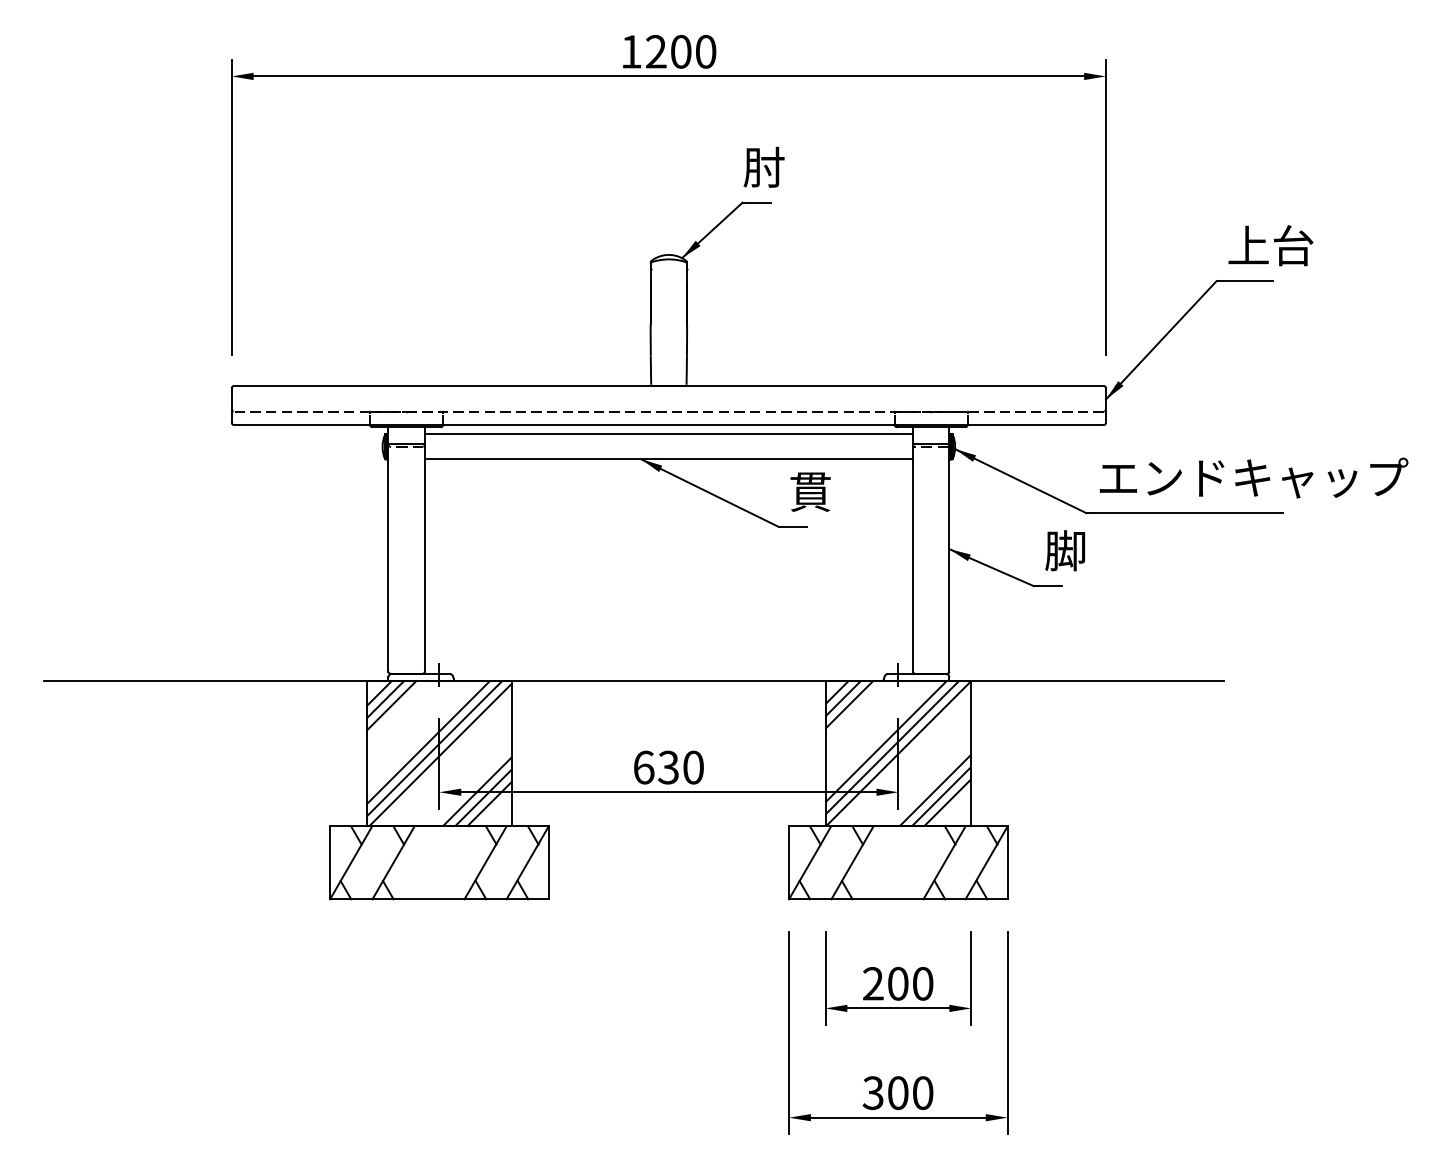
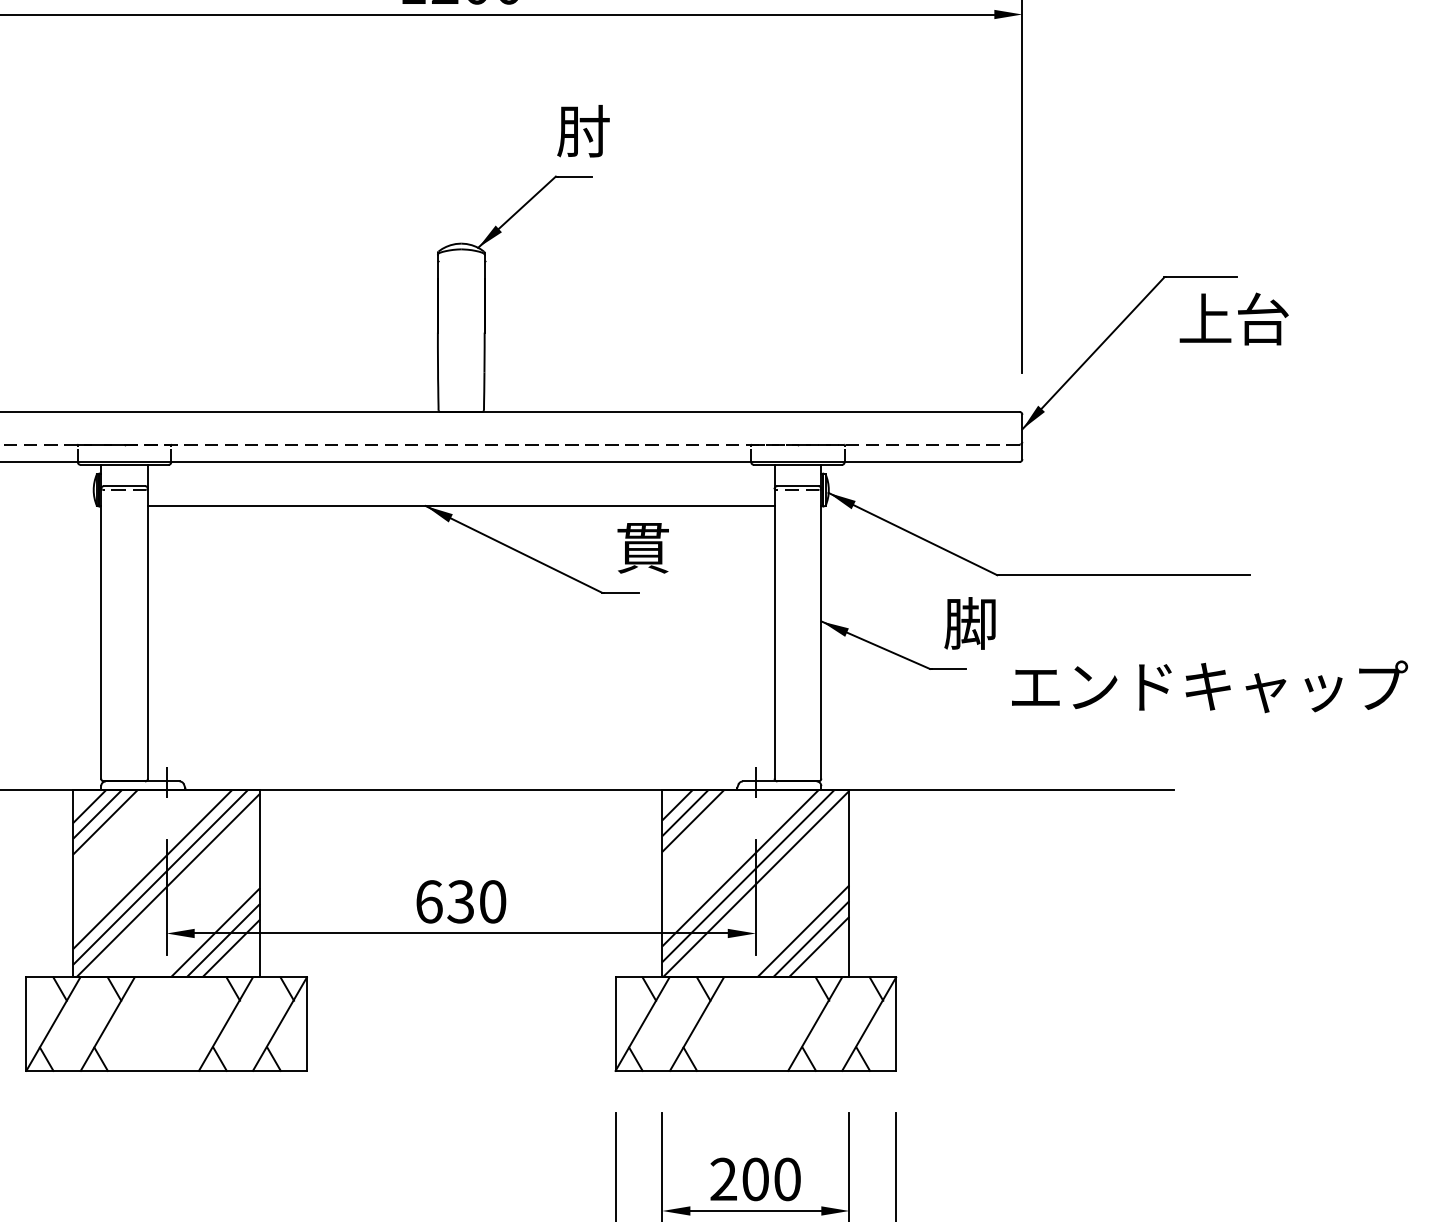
text: (1270, 245) -> (1233, 318), moved
line: (668, 434) -> (460, 474), removed
text: (1253, 477) -> (1209, 686), moved

